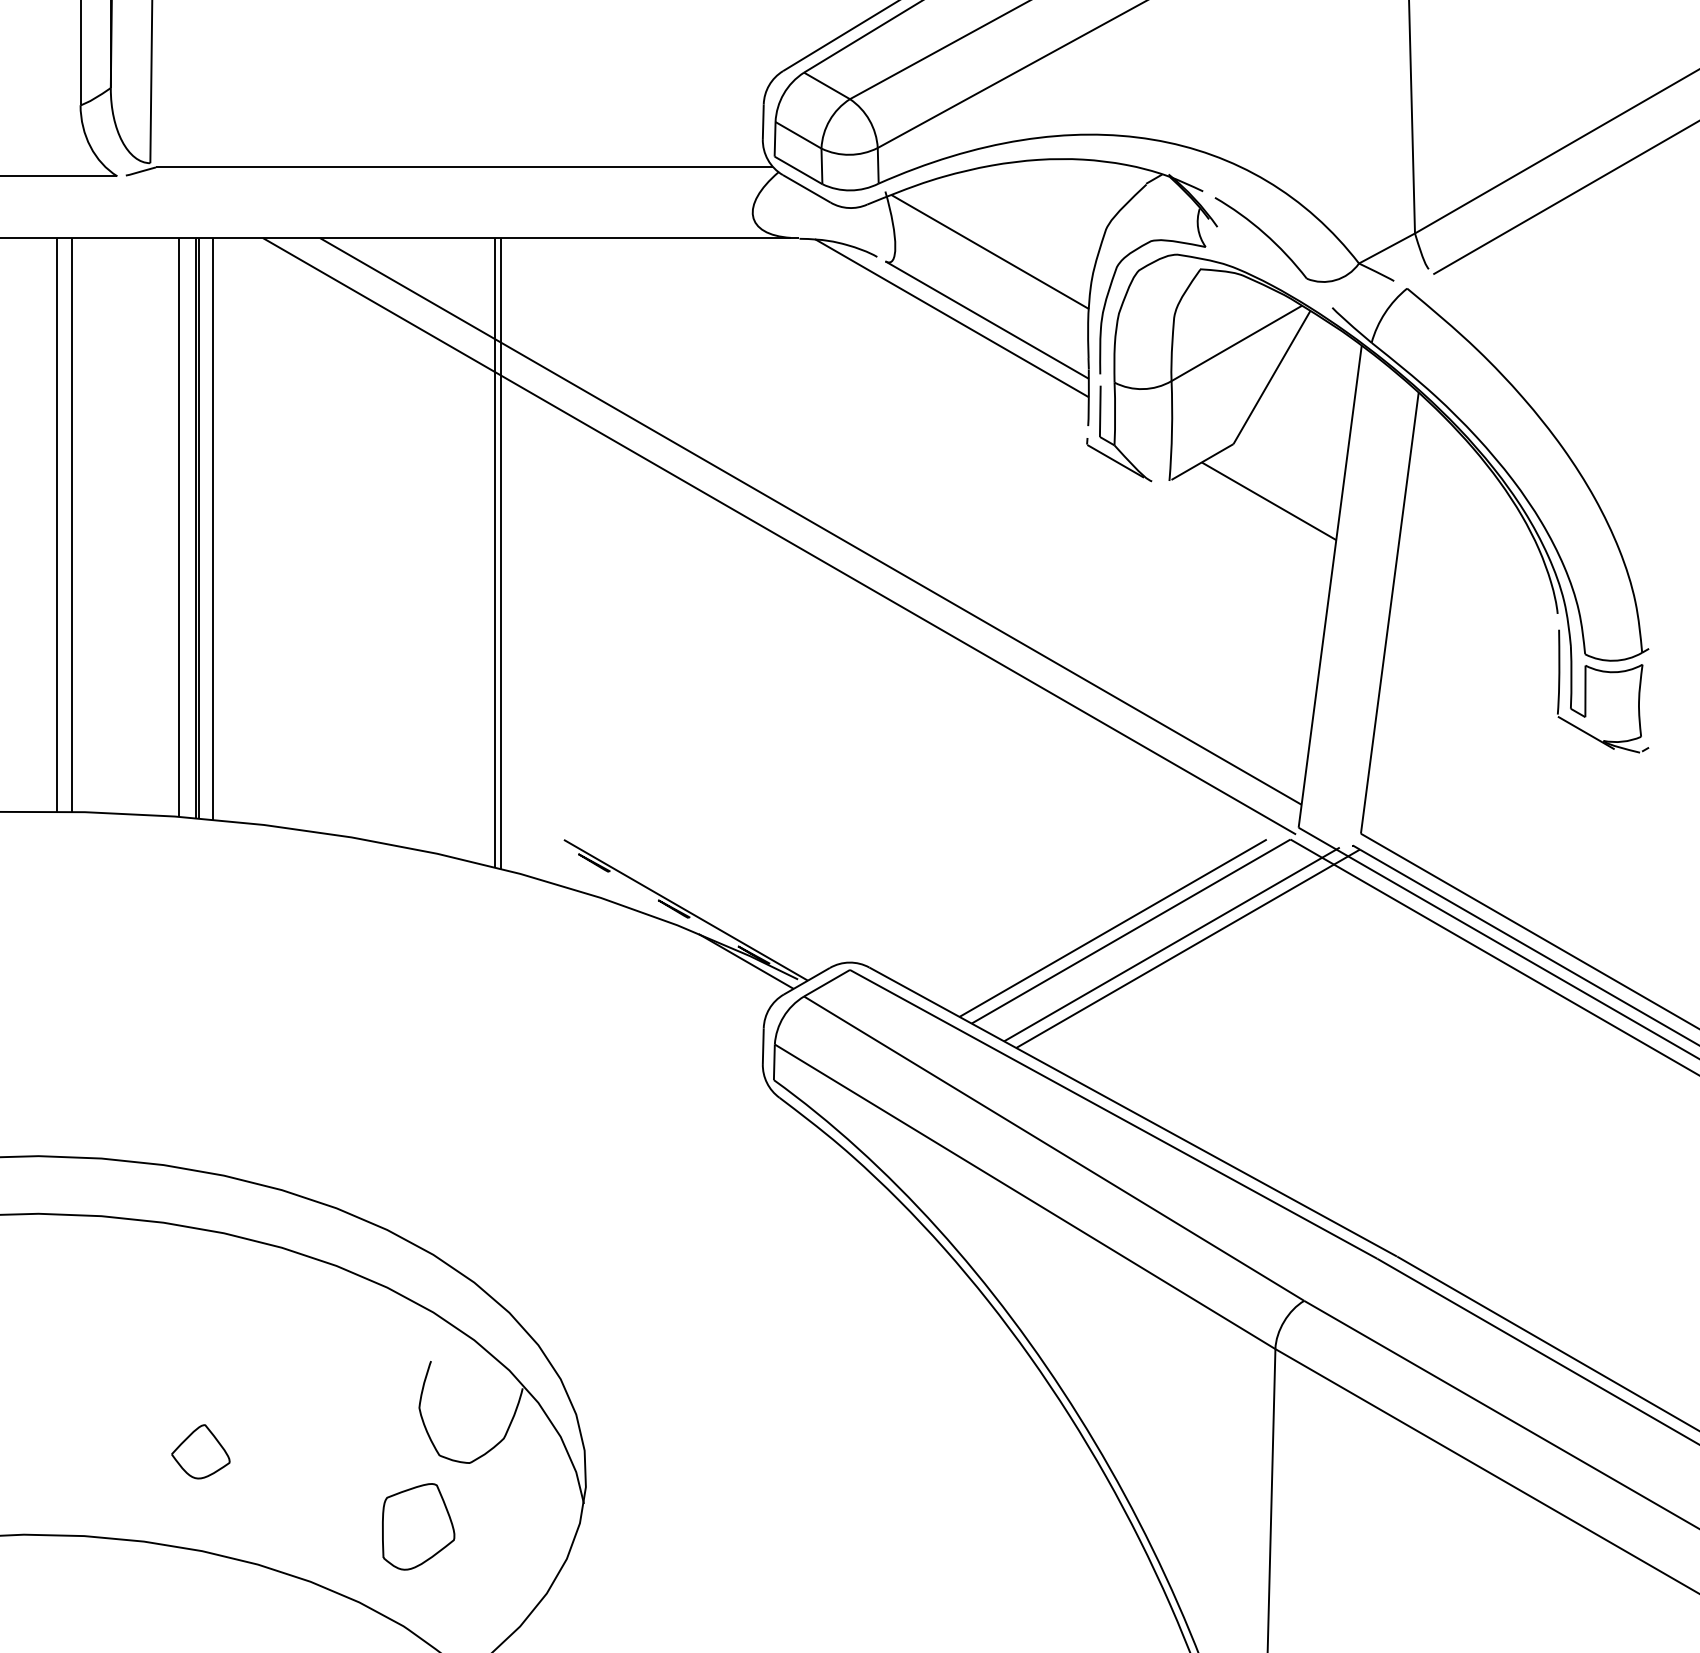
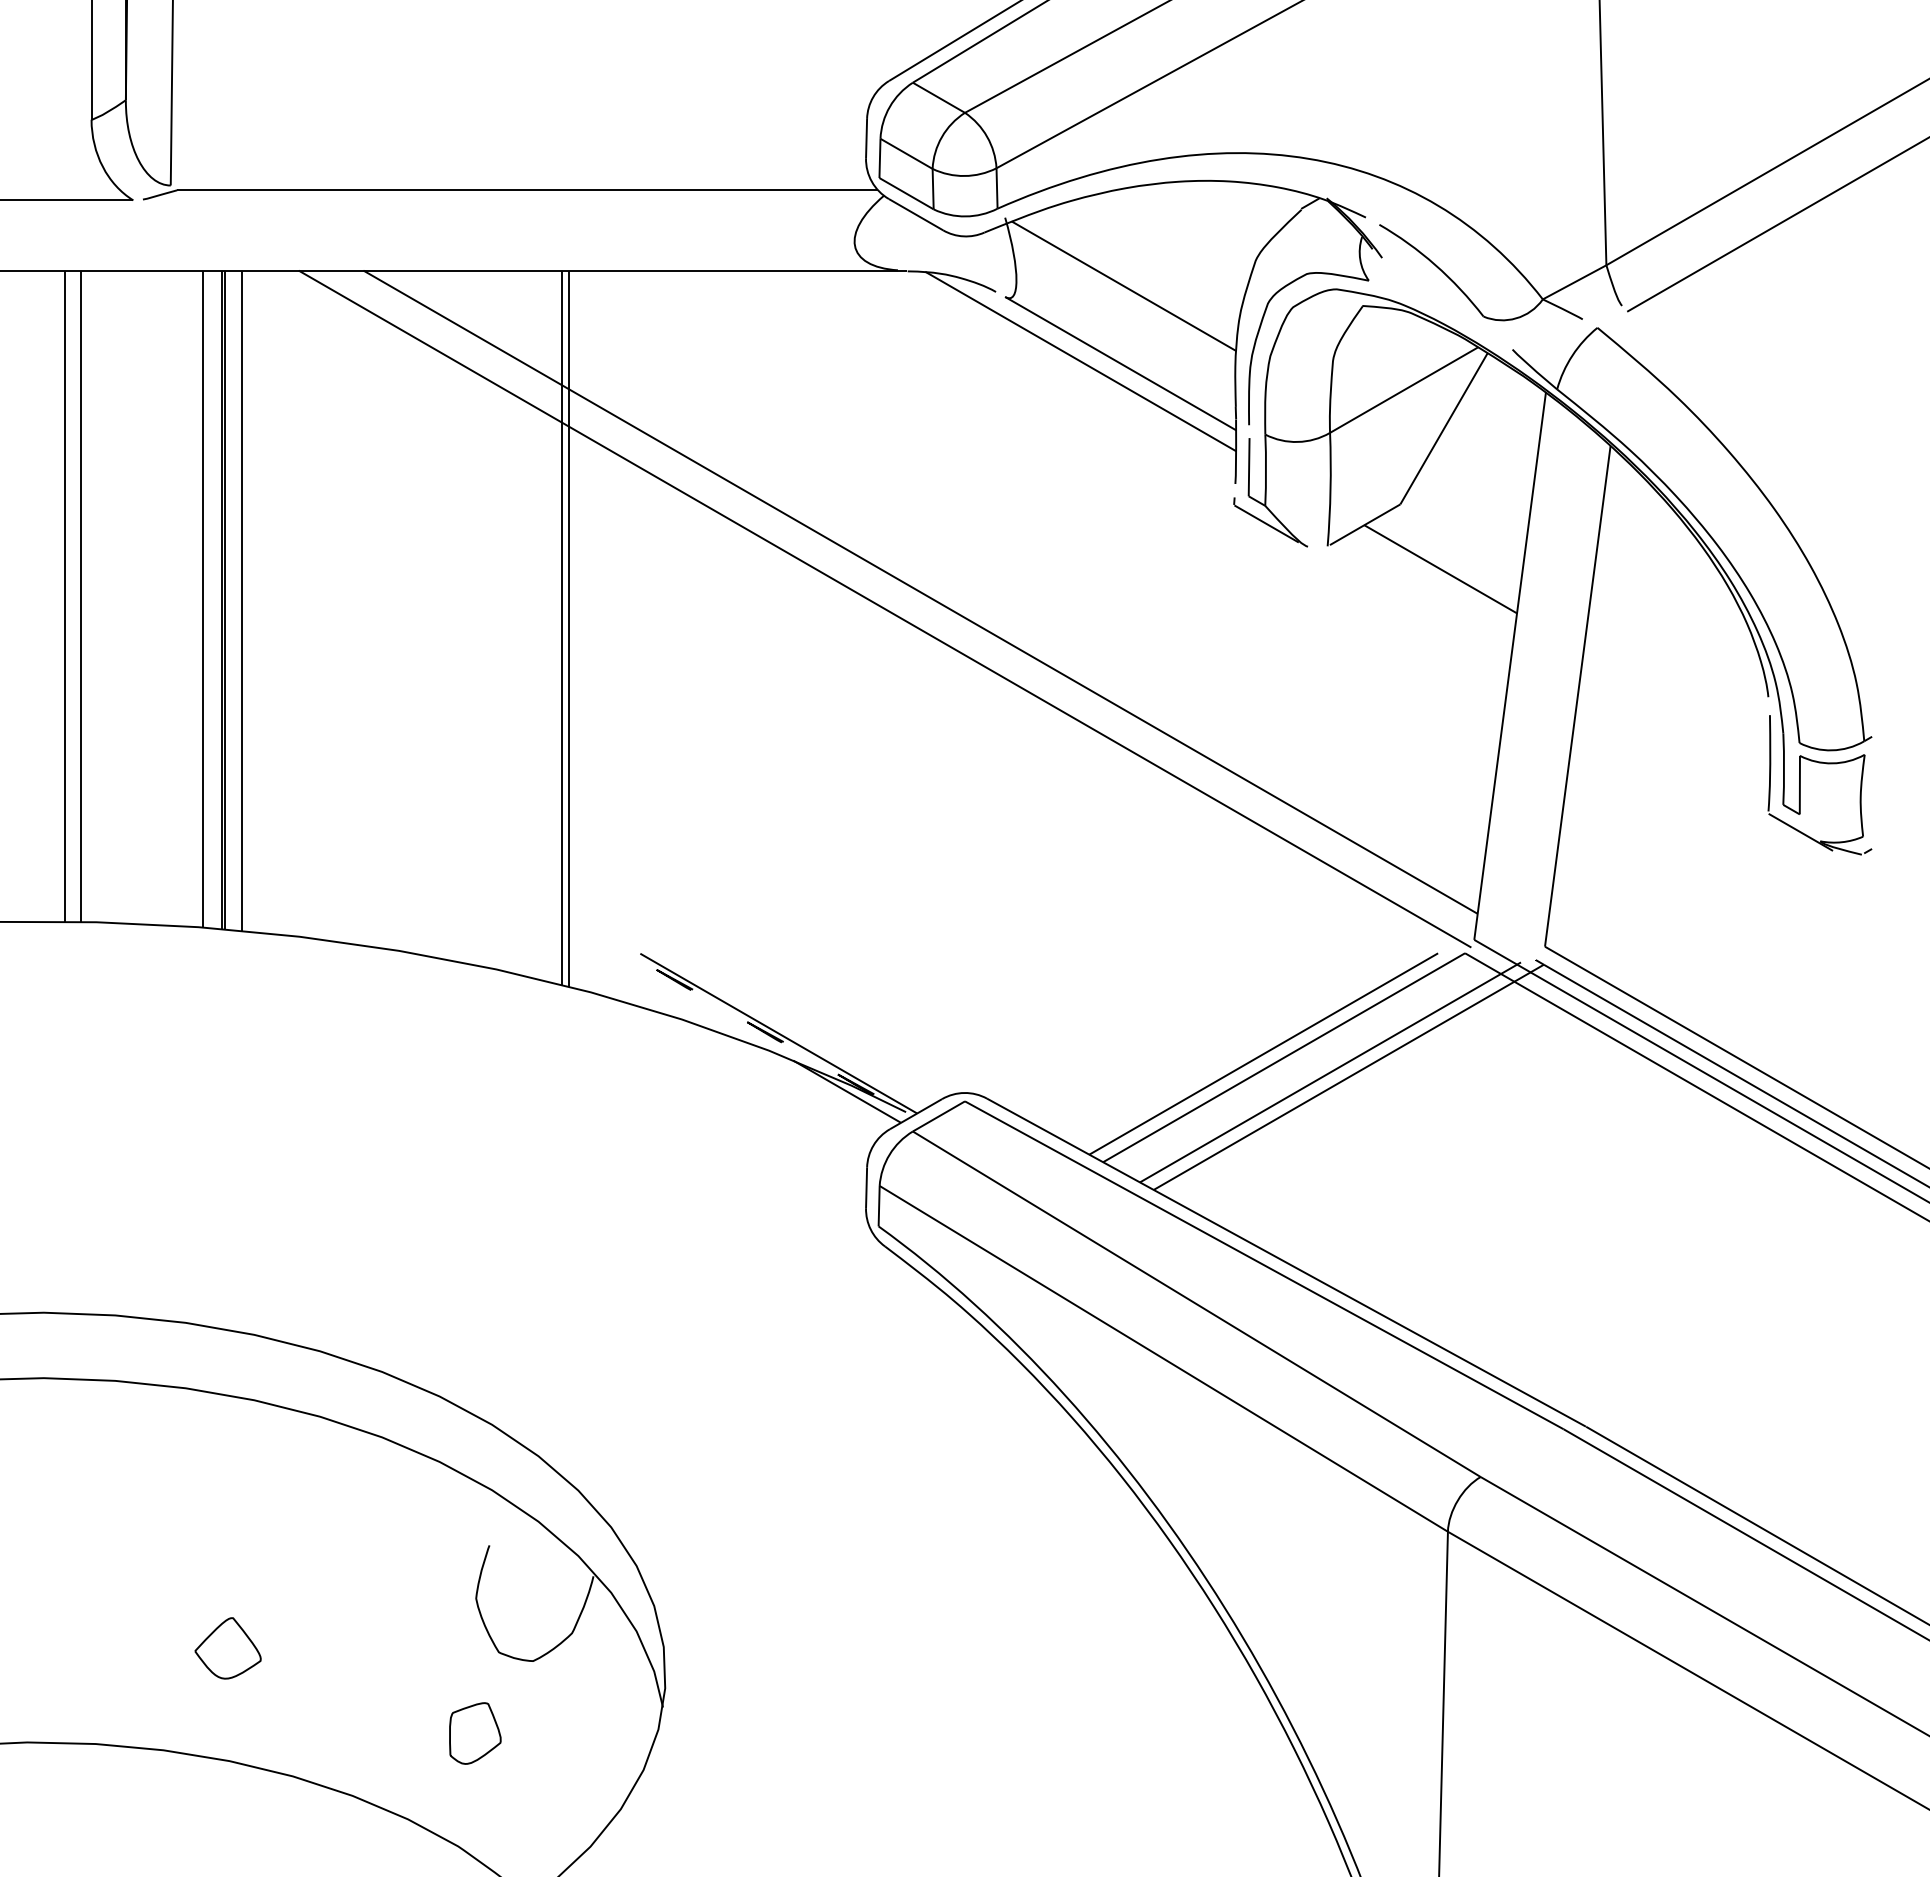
part: (418, 1526) -> (475, 1733), size x0.62

